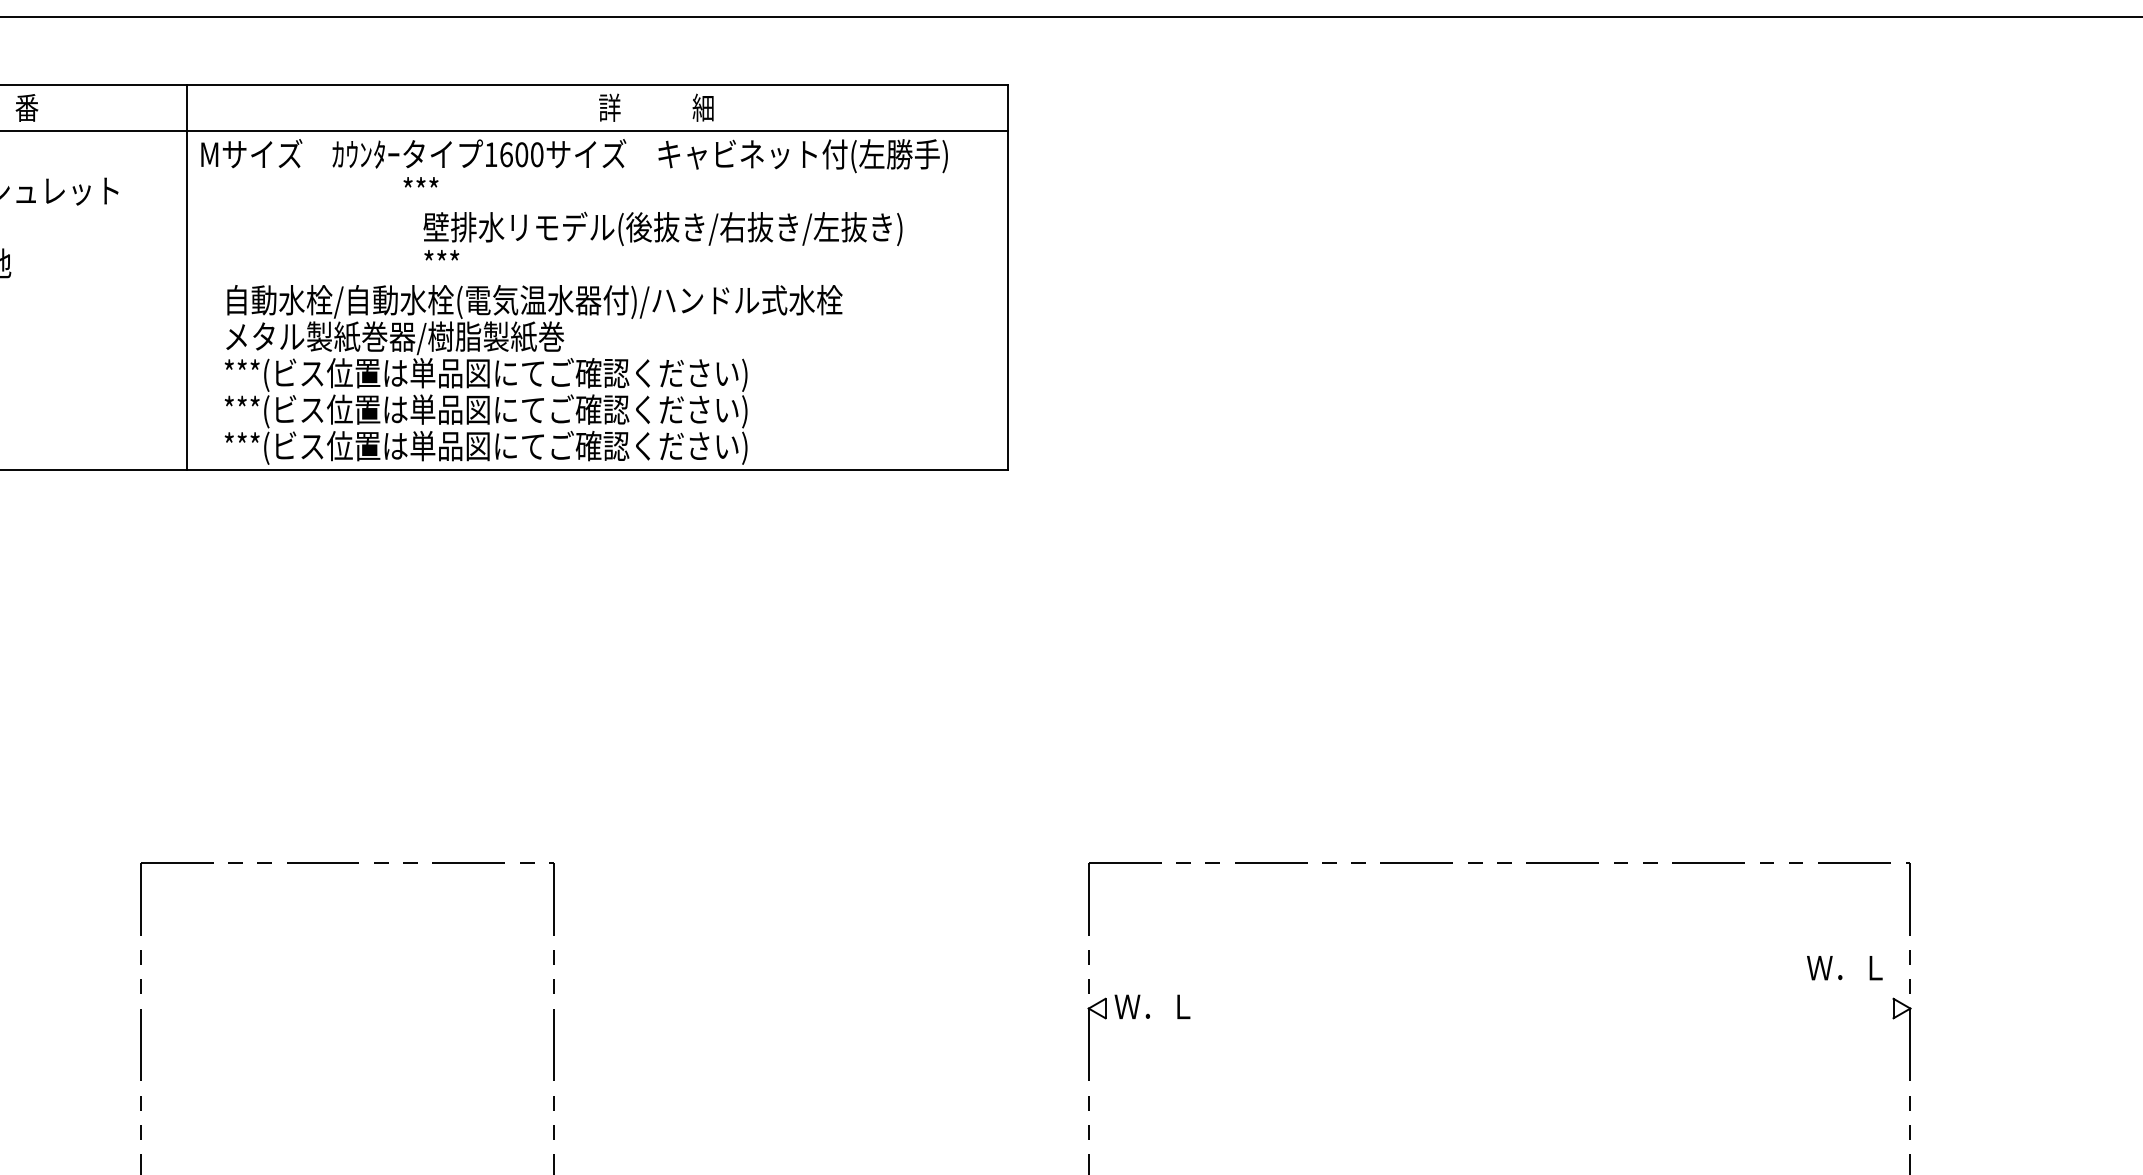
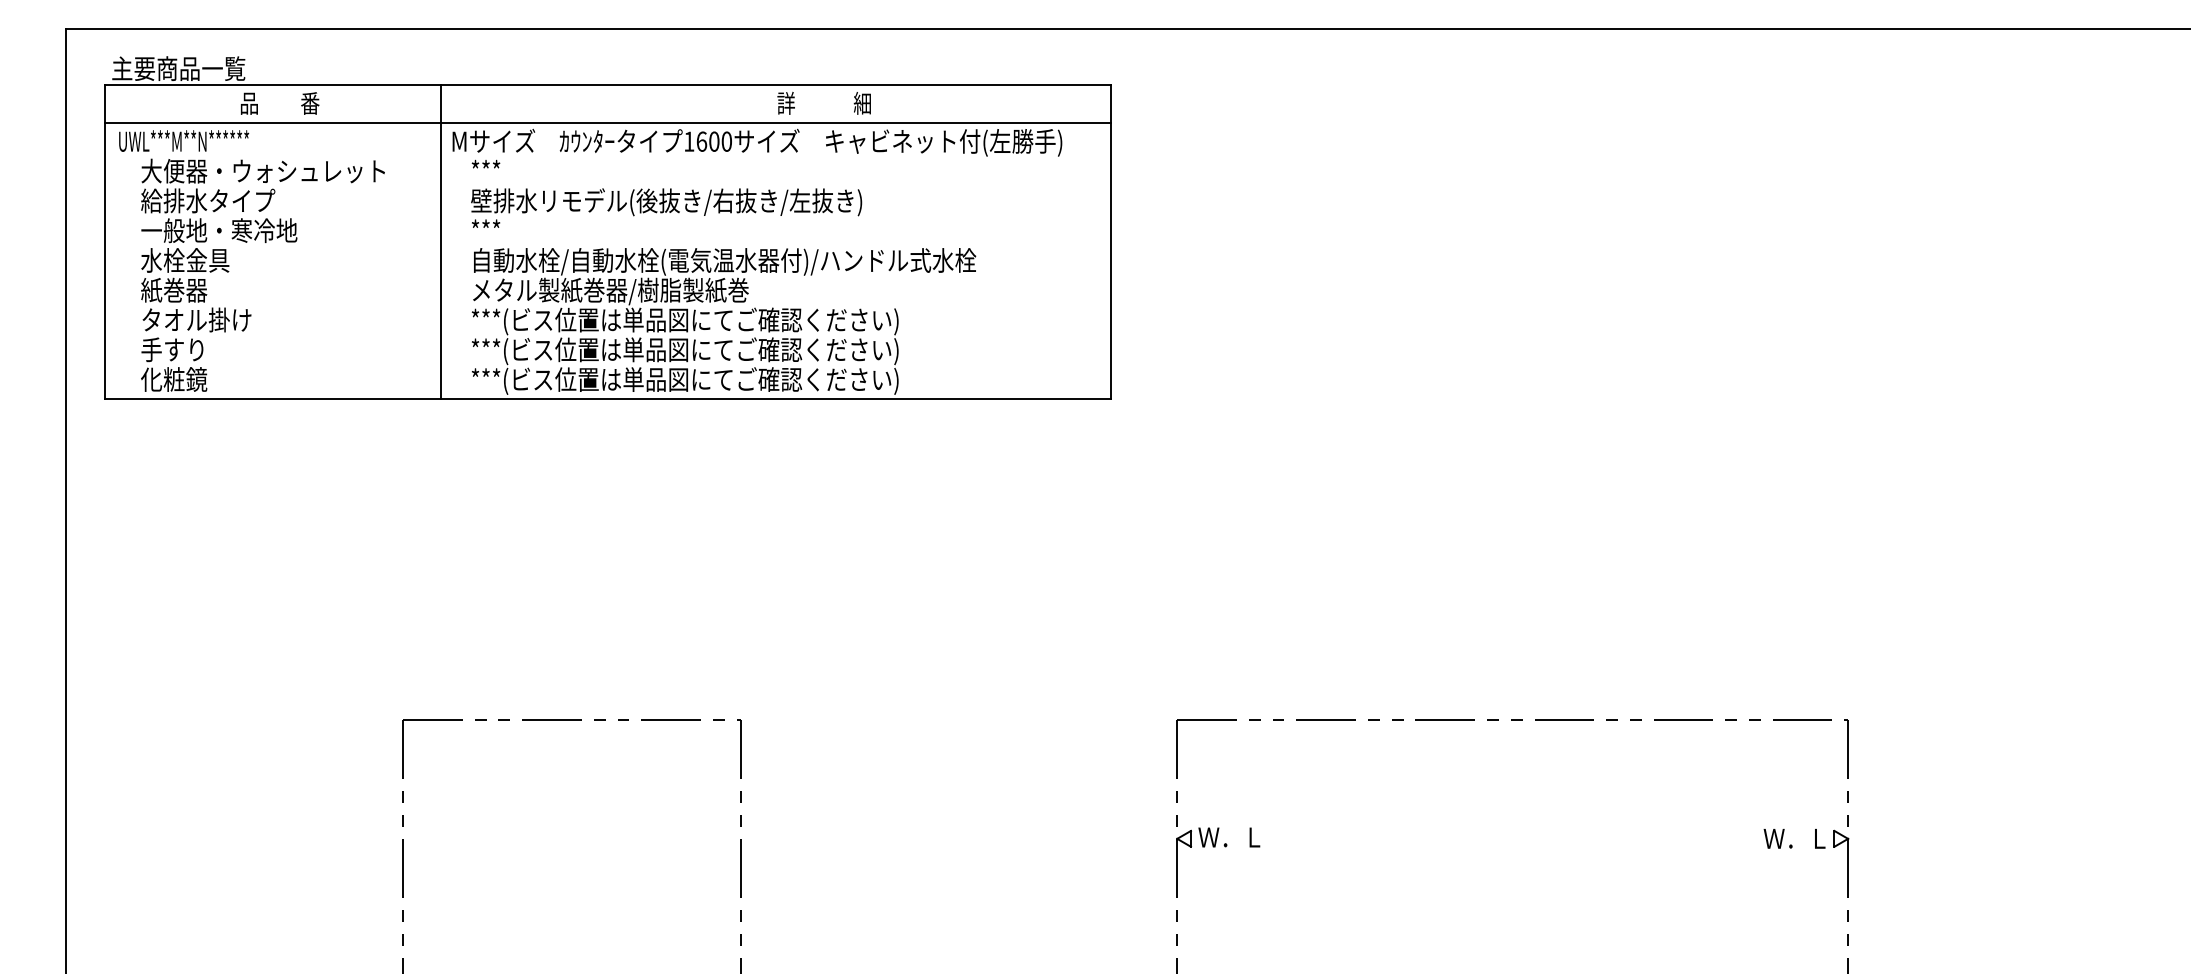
text: (420, 181) -> (485, 163), moved
text: (662, 235) -> (666, 207), moved
text: (1844, 967) -> (1794, 838), moved

